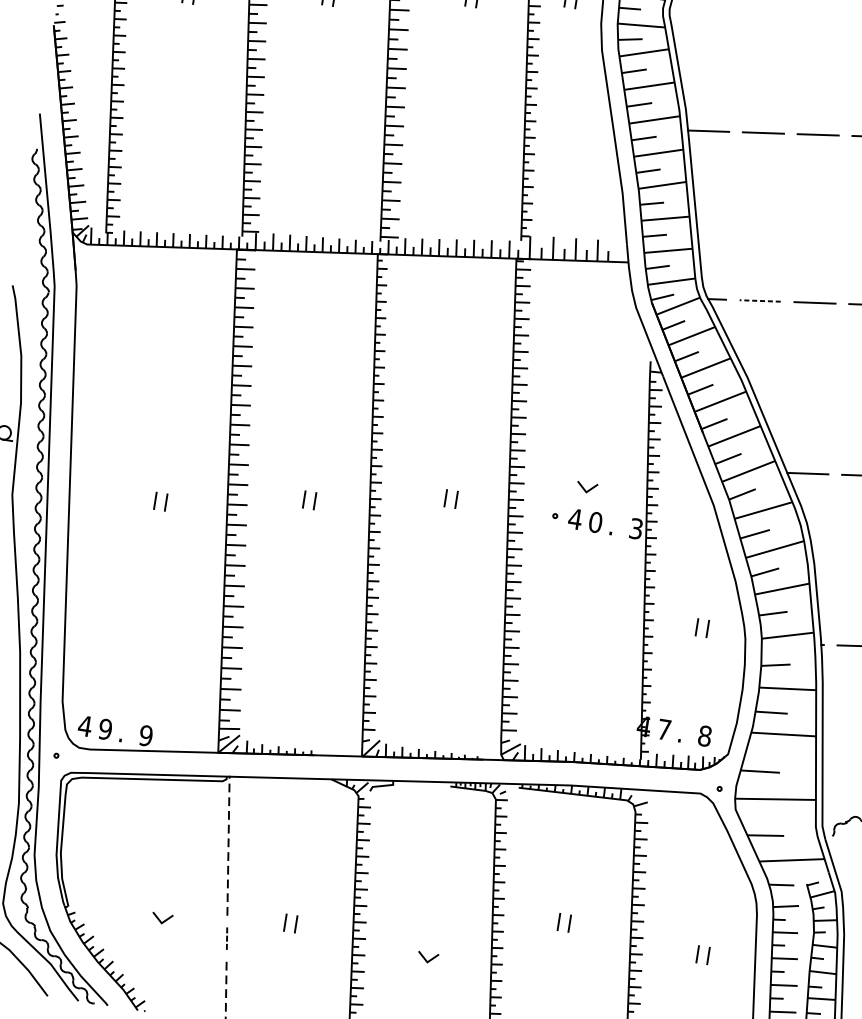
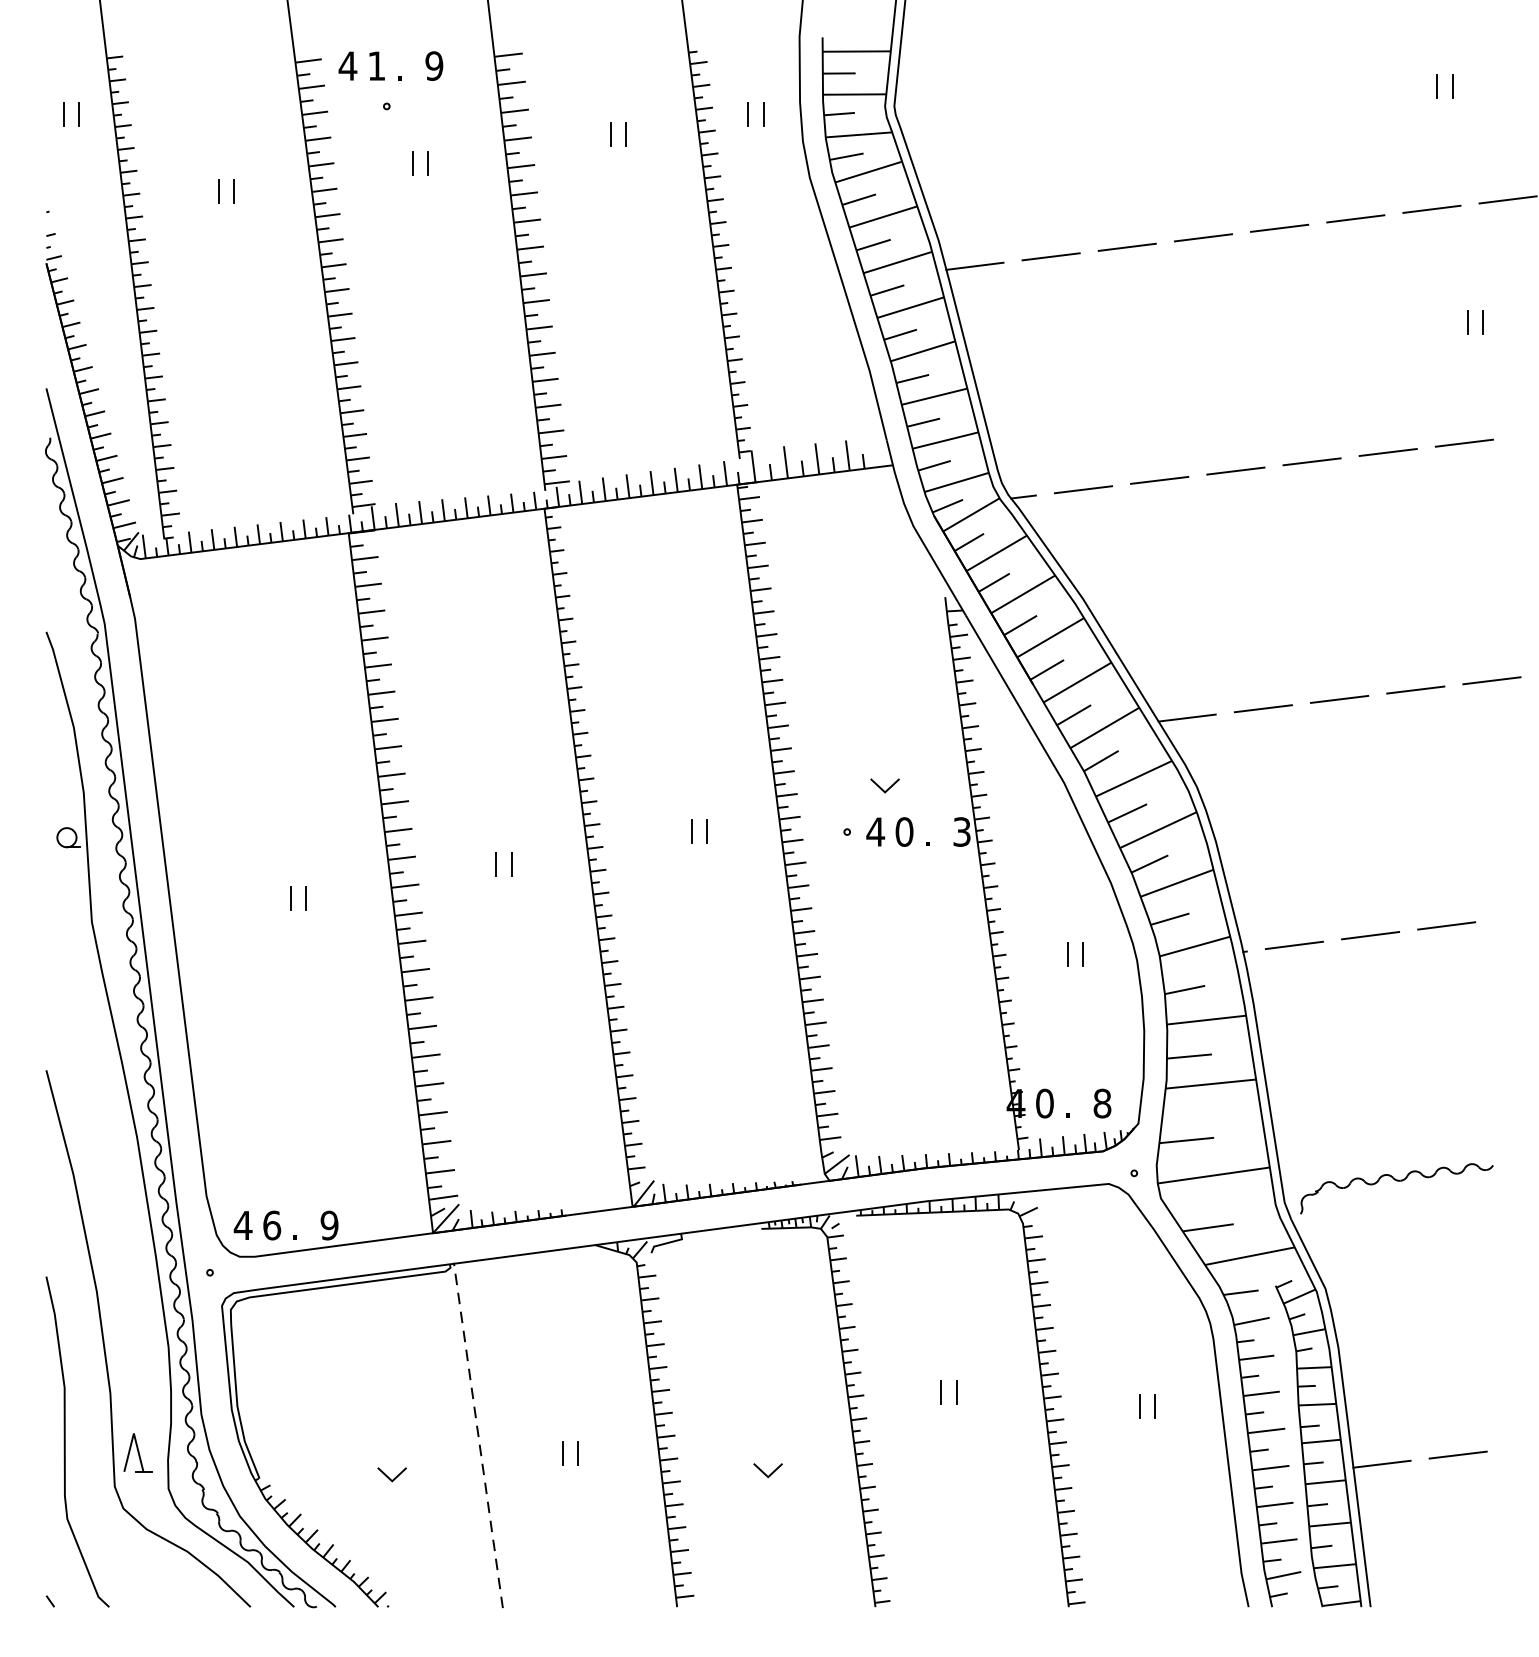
line: (760, 300) -> (1083, 489), dashed -> solid
text: (105, 729) -> (272, 1225), 9 -> 6
text: (664, 729) -> (1044, 1103), 7 -> 0
part: (226, 938) -> (485, 1487), size x1.67

